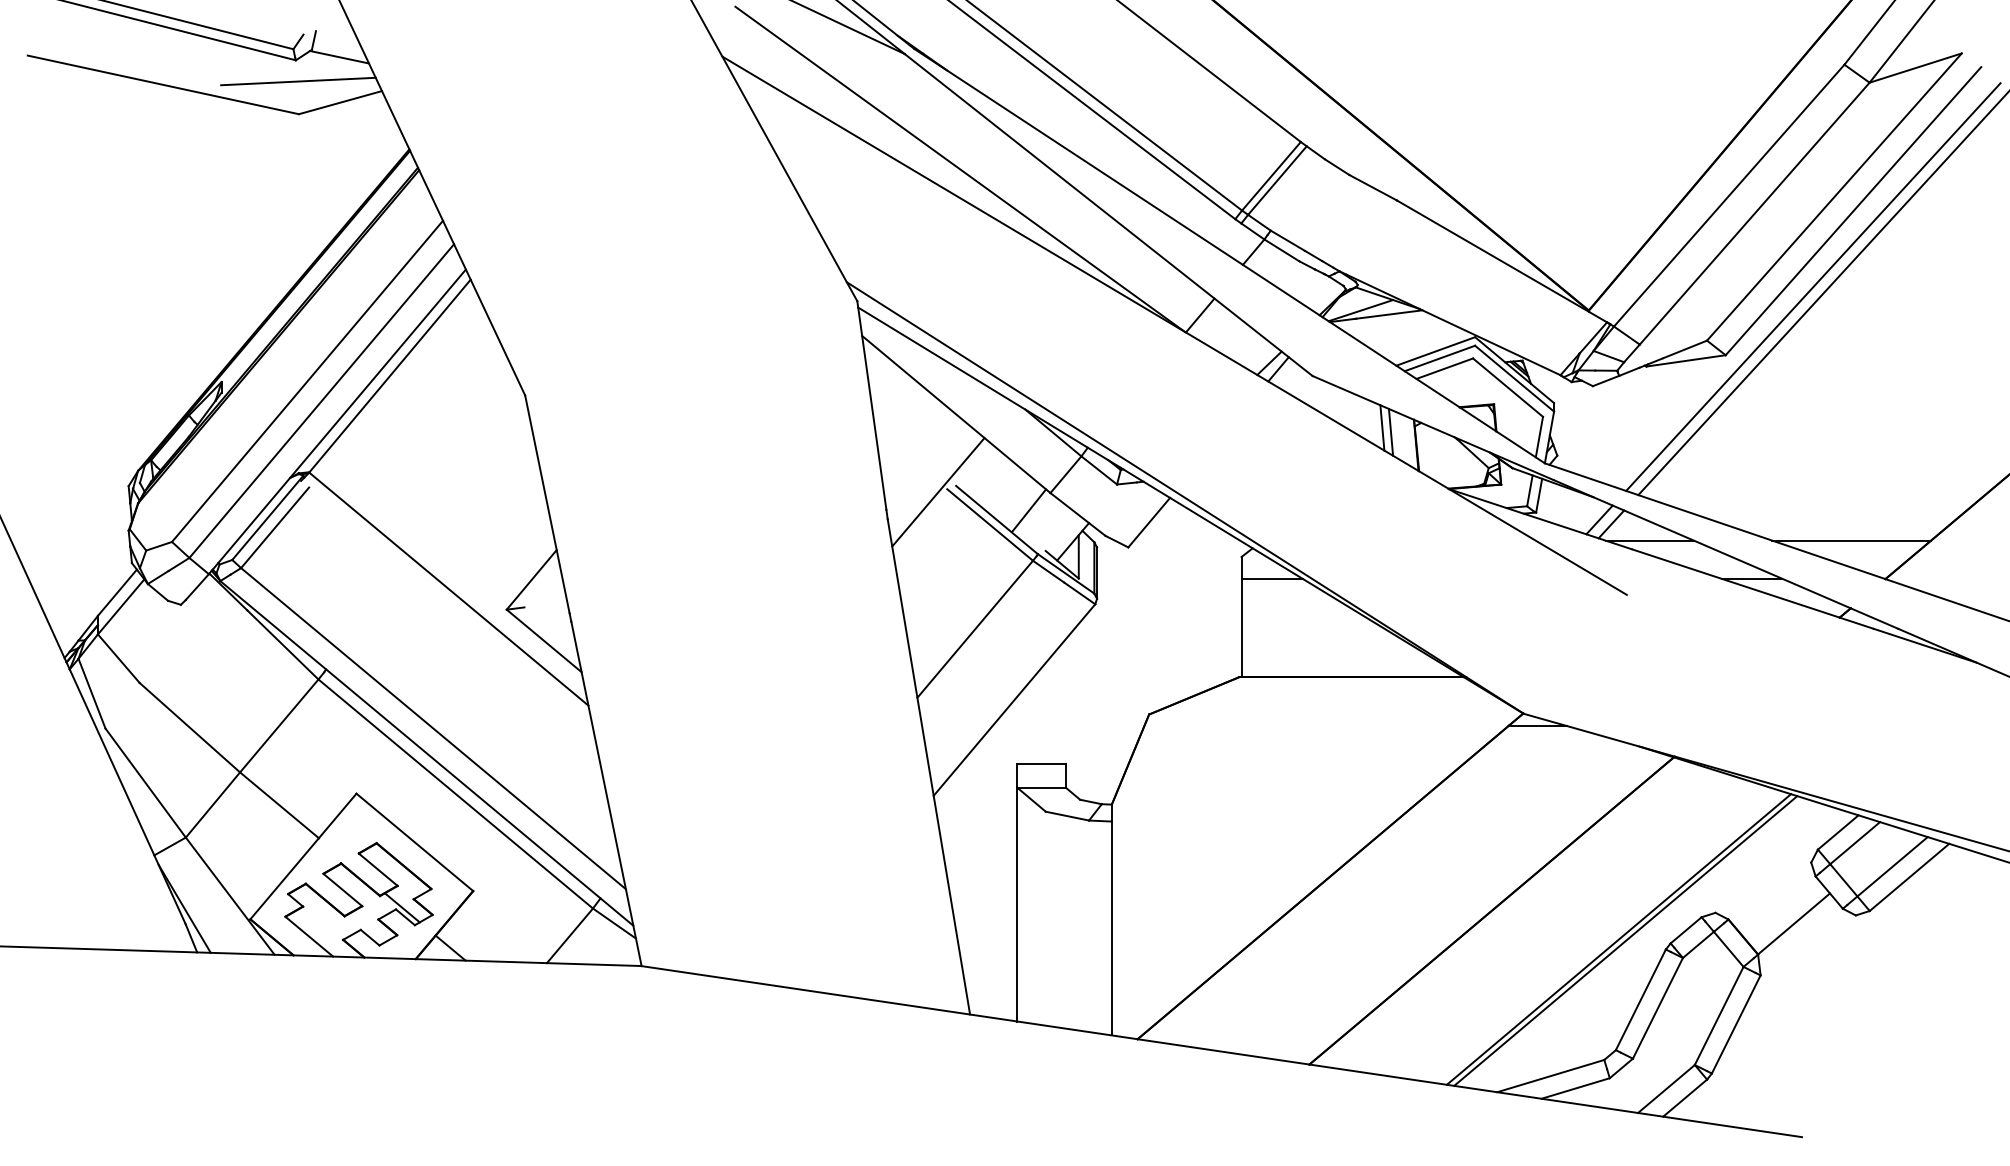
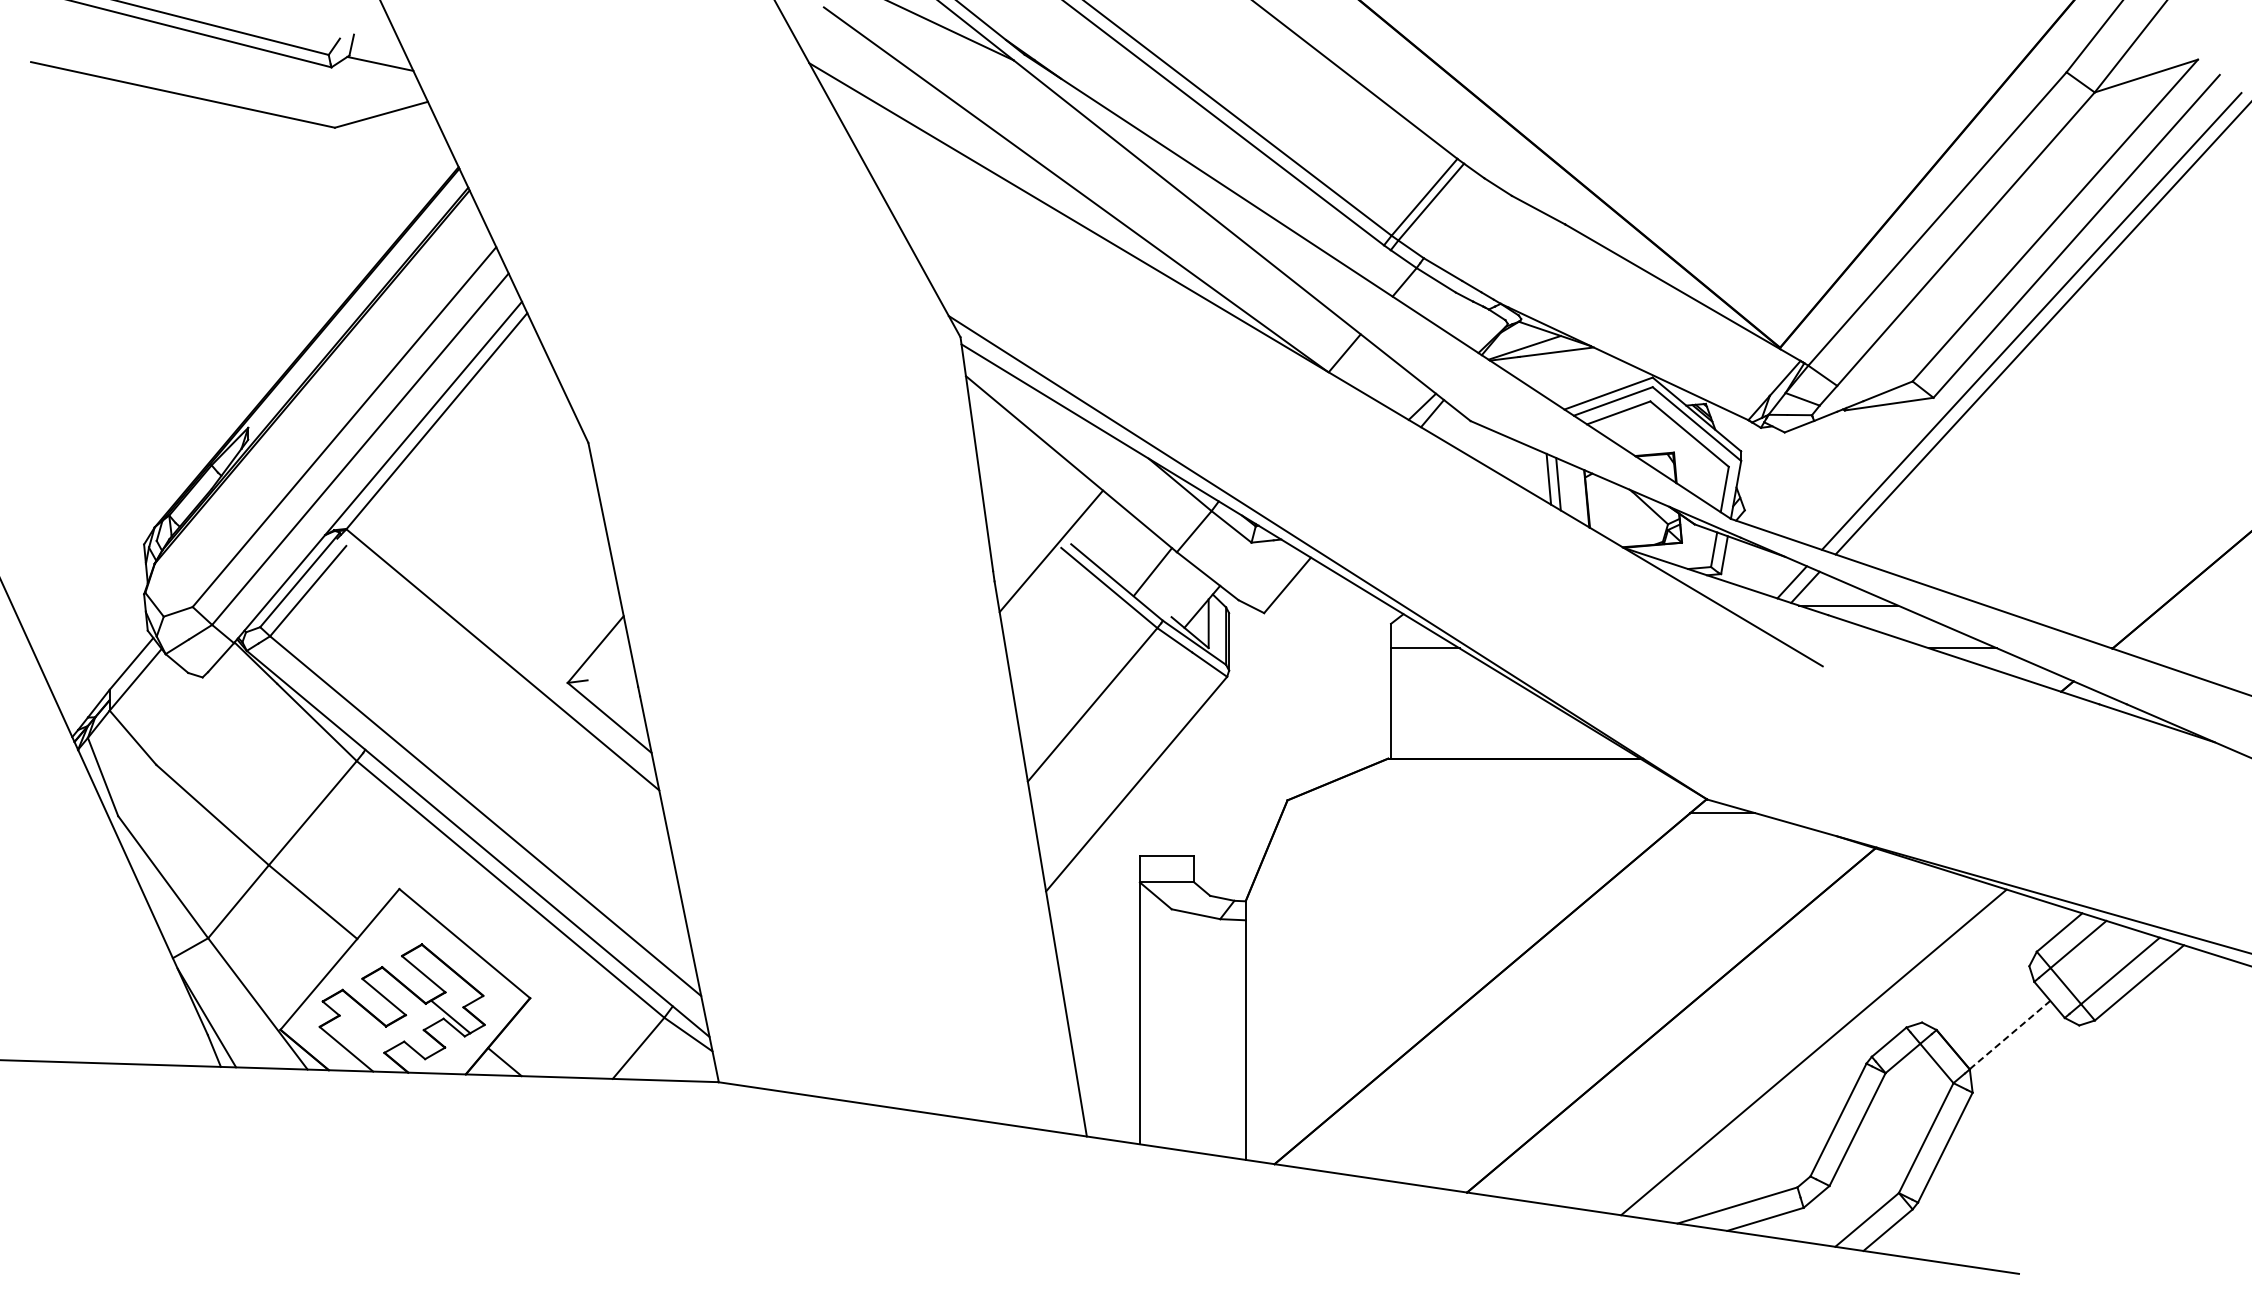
line: (297, 80) -> (333, 90), removed
line: (1851, 540) -> (2074, 605), removed
line: (1794, 924) -> (2010, 1035), solid -> dashed
line: (1625, 940) -> (1821, 1053), removed

